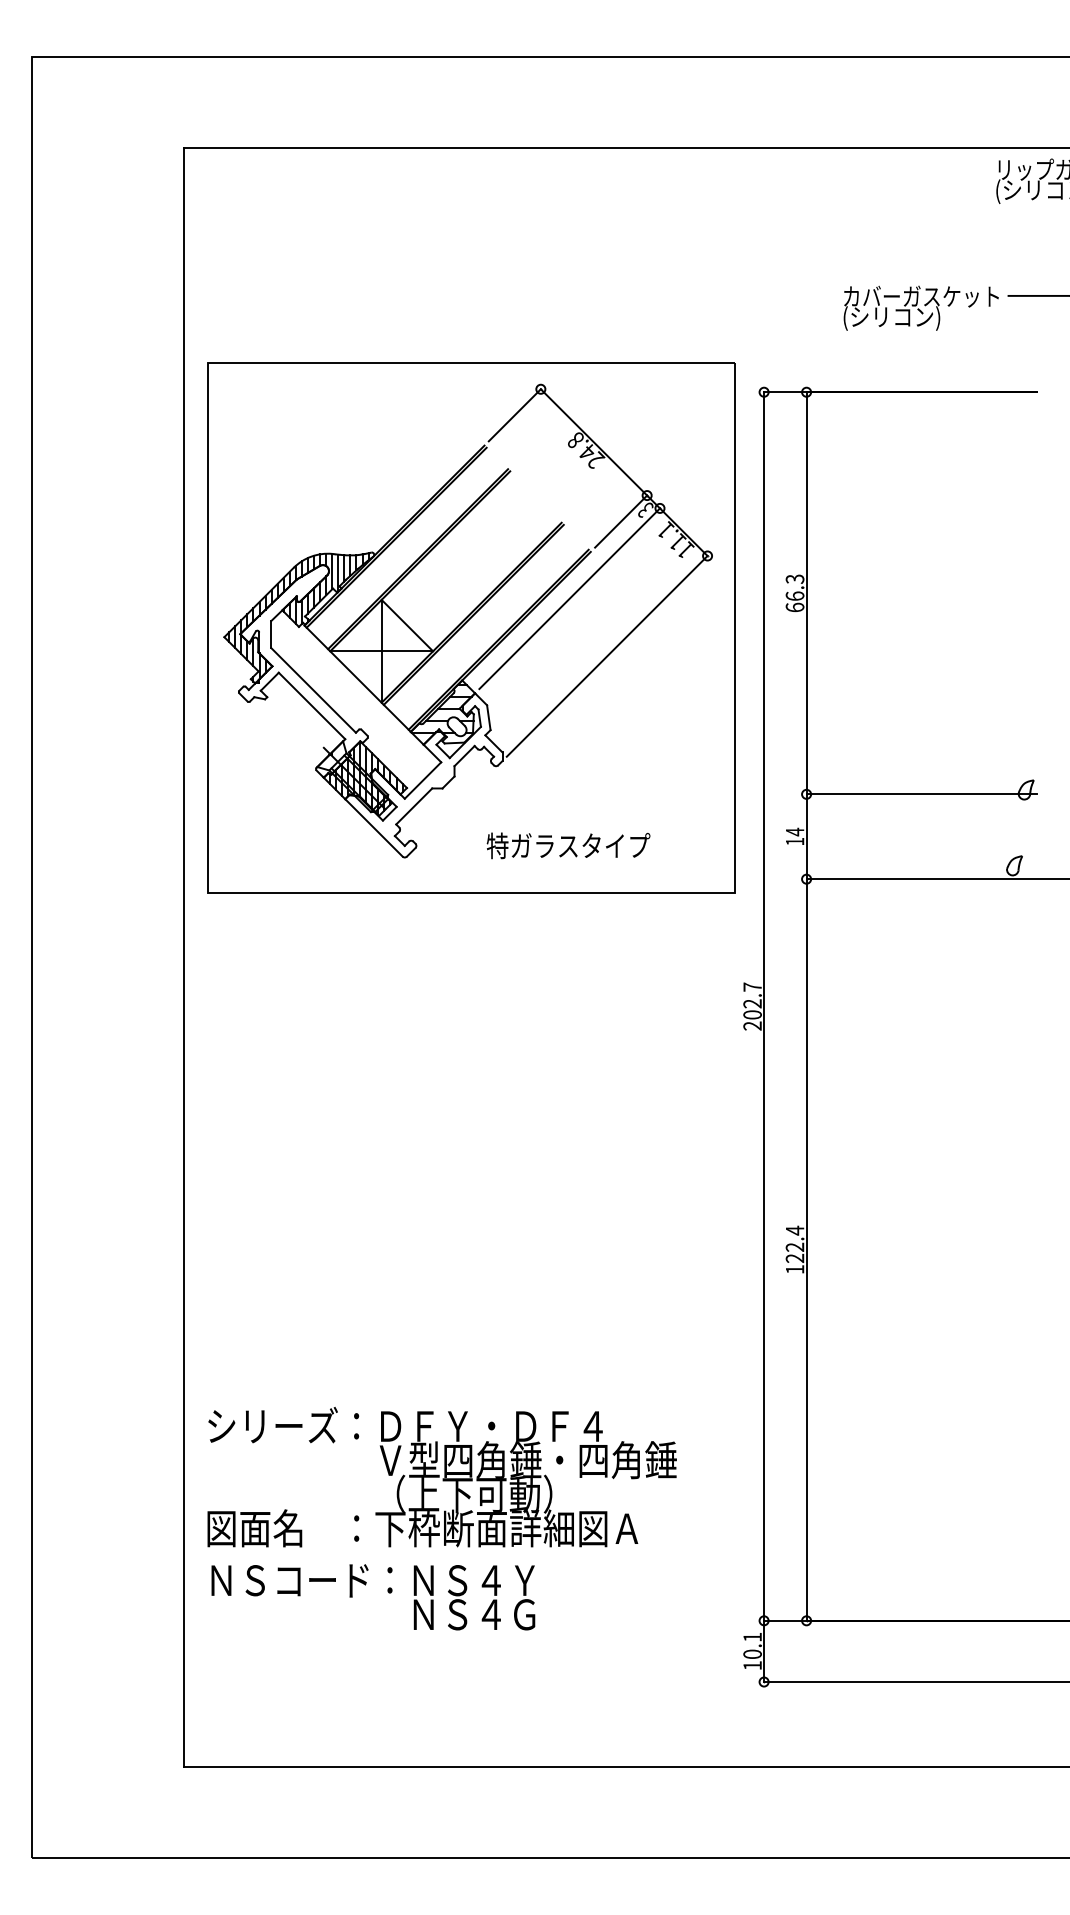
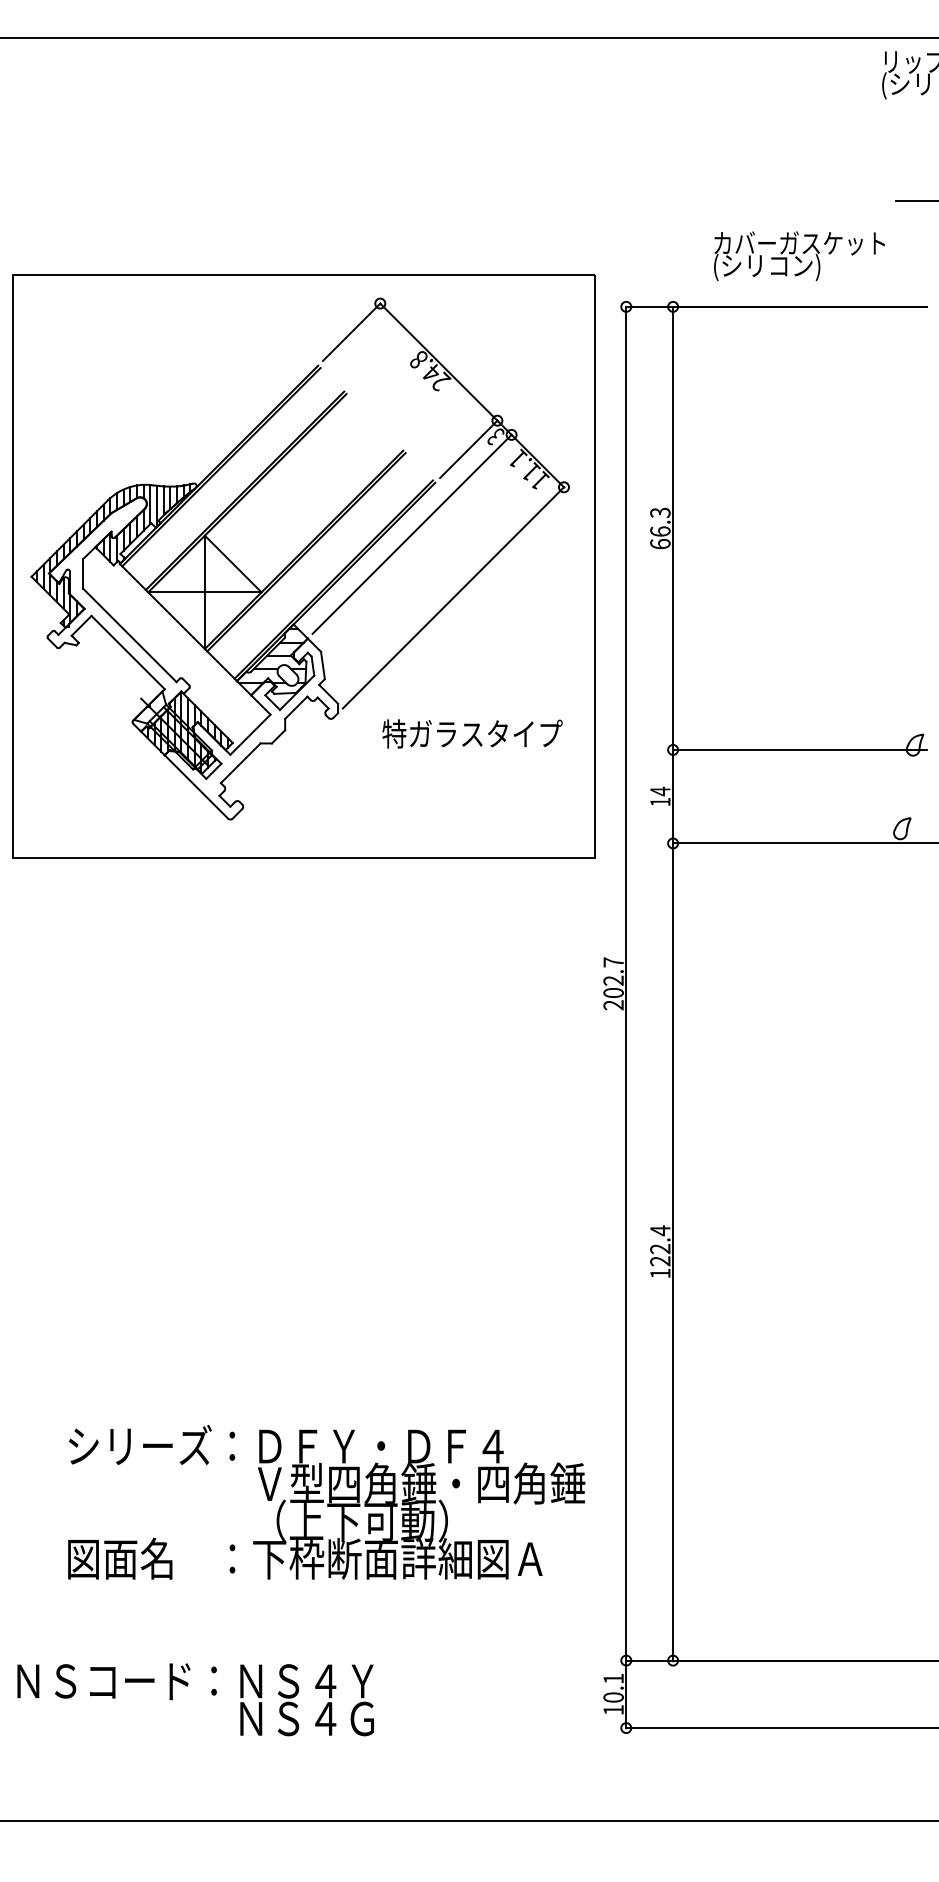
text: (920, 307) -> (798, 255), moved
text: (568, 845) -> (472, 733), moved
text: (441, 1477) -> (325, 1502), moved
text: (373, 1597) -> (195, 1699), moved

